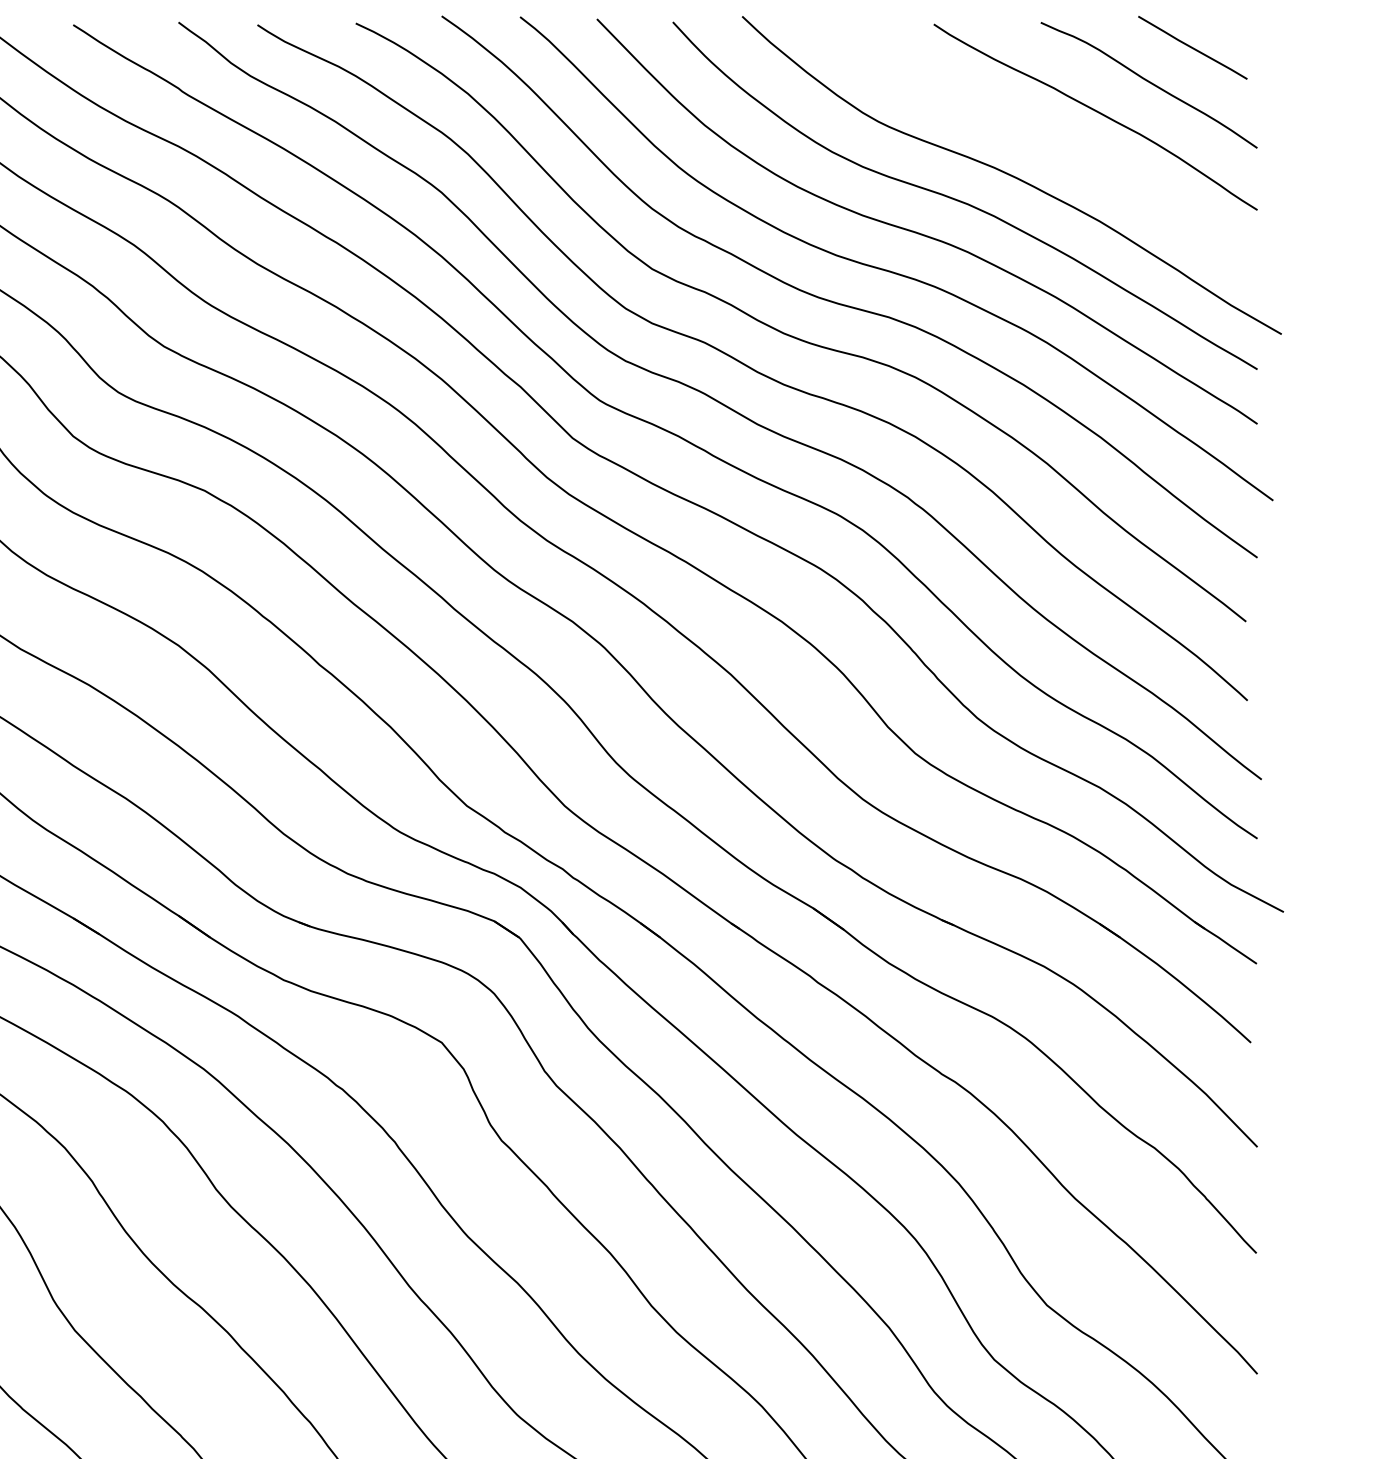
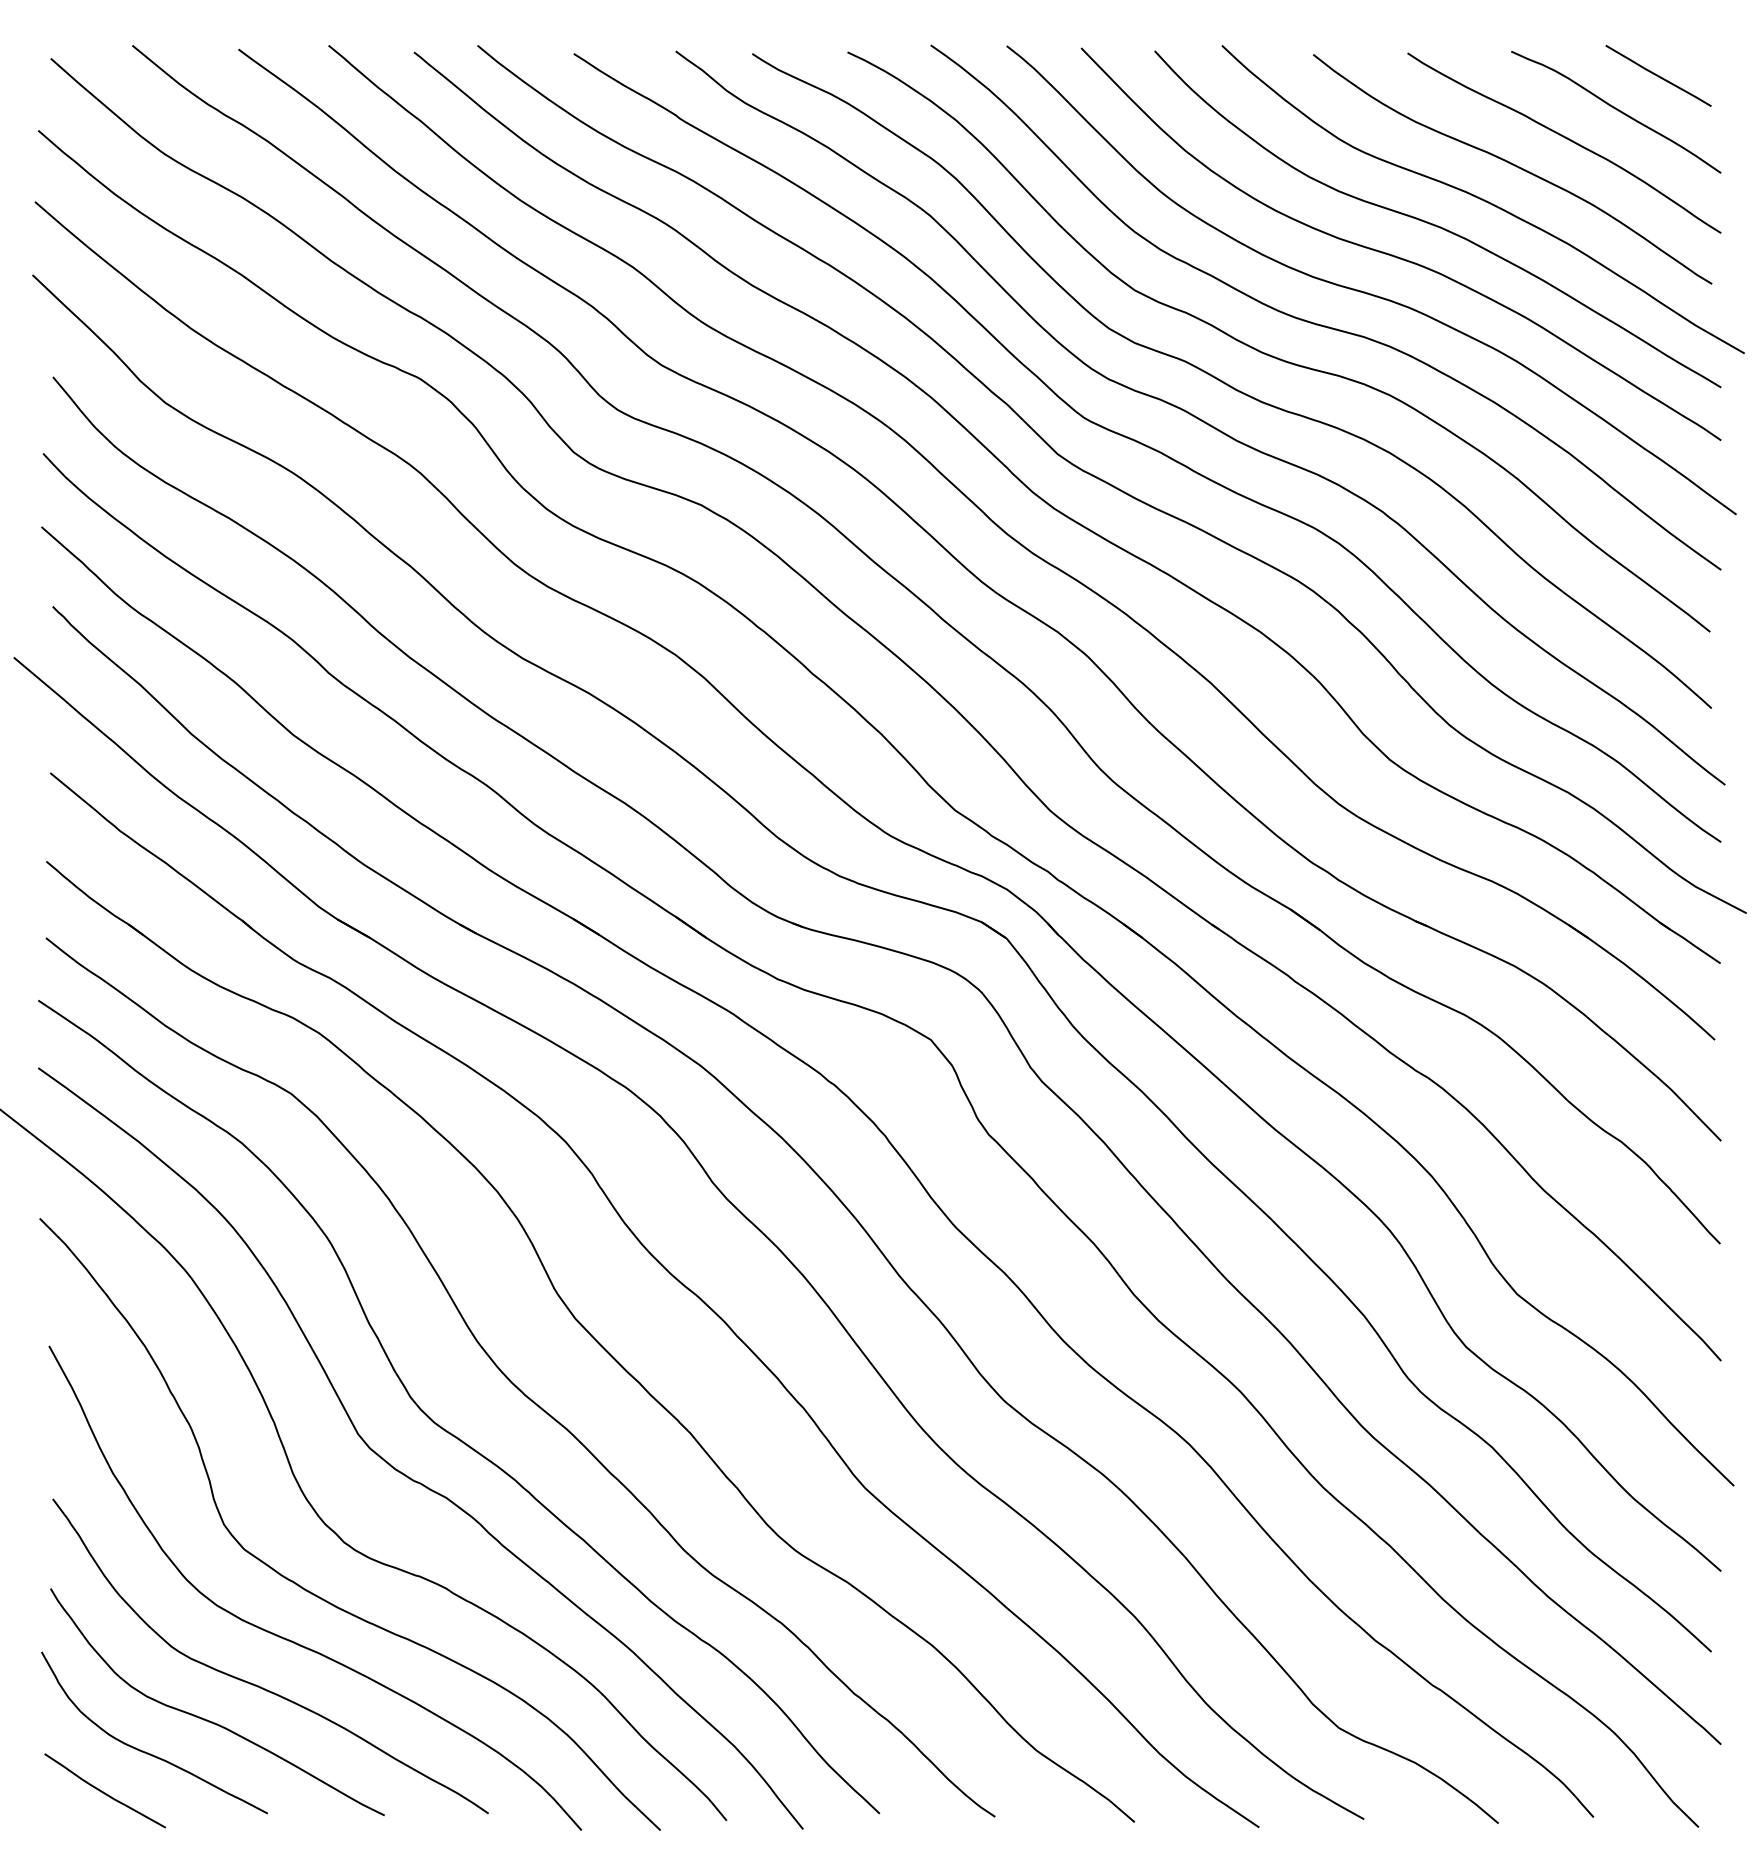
curve: (1044, 141) -> (1514, 166), added

